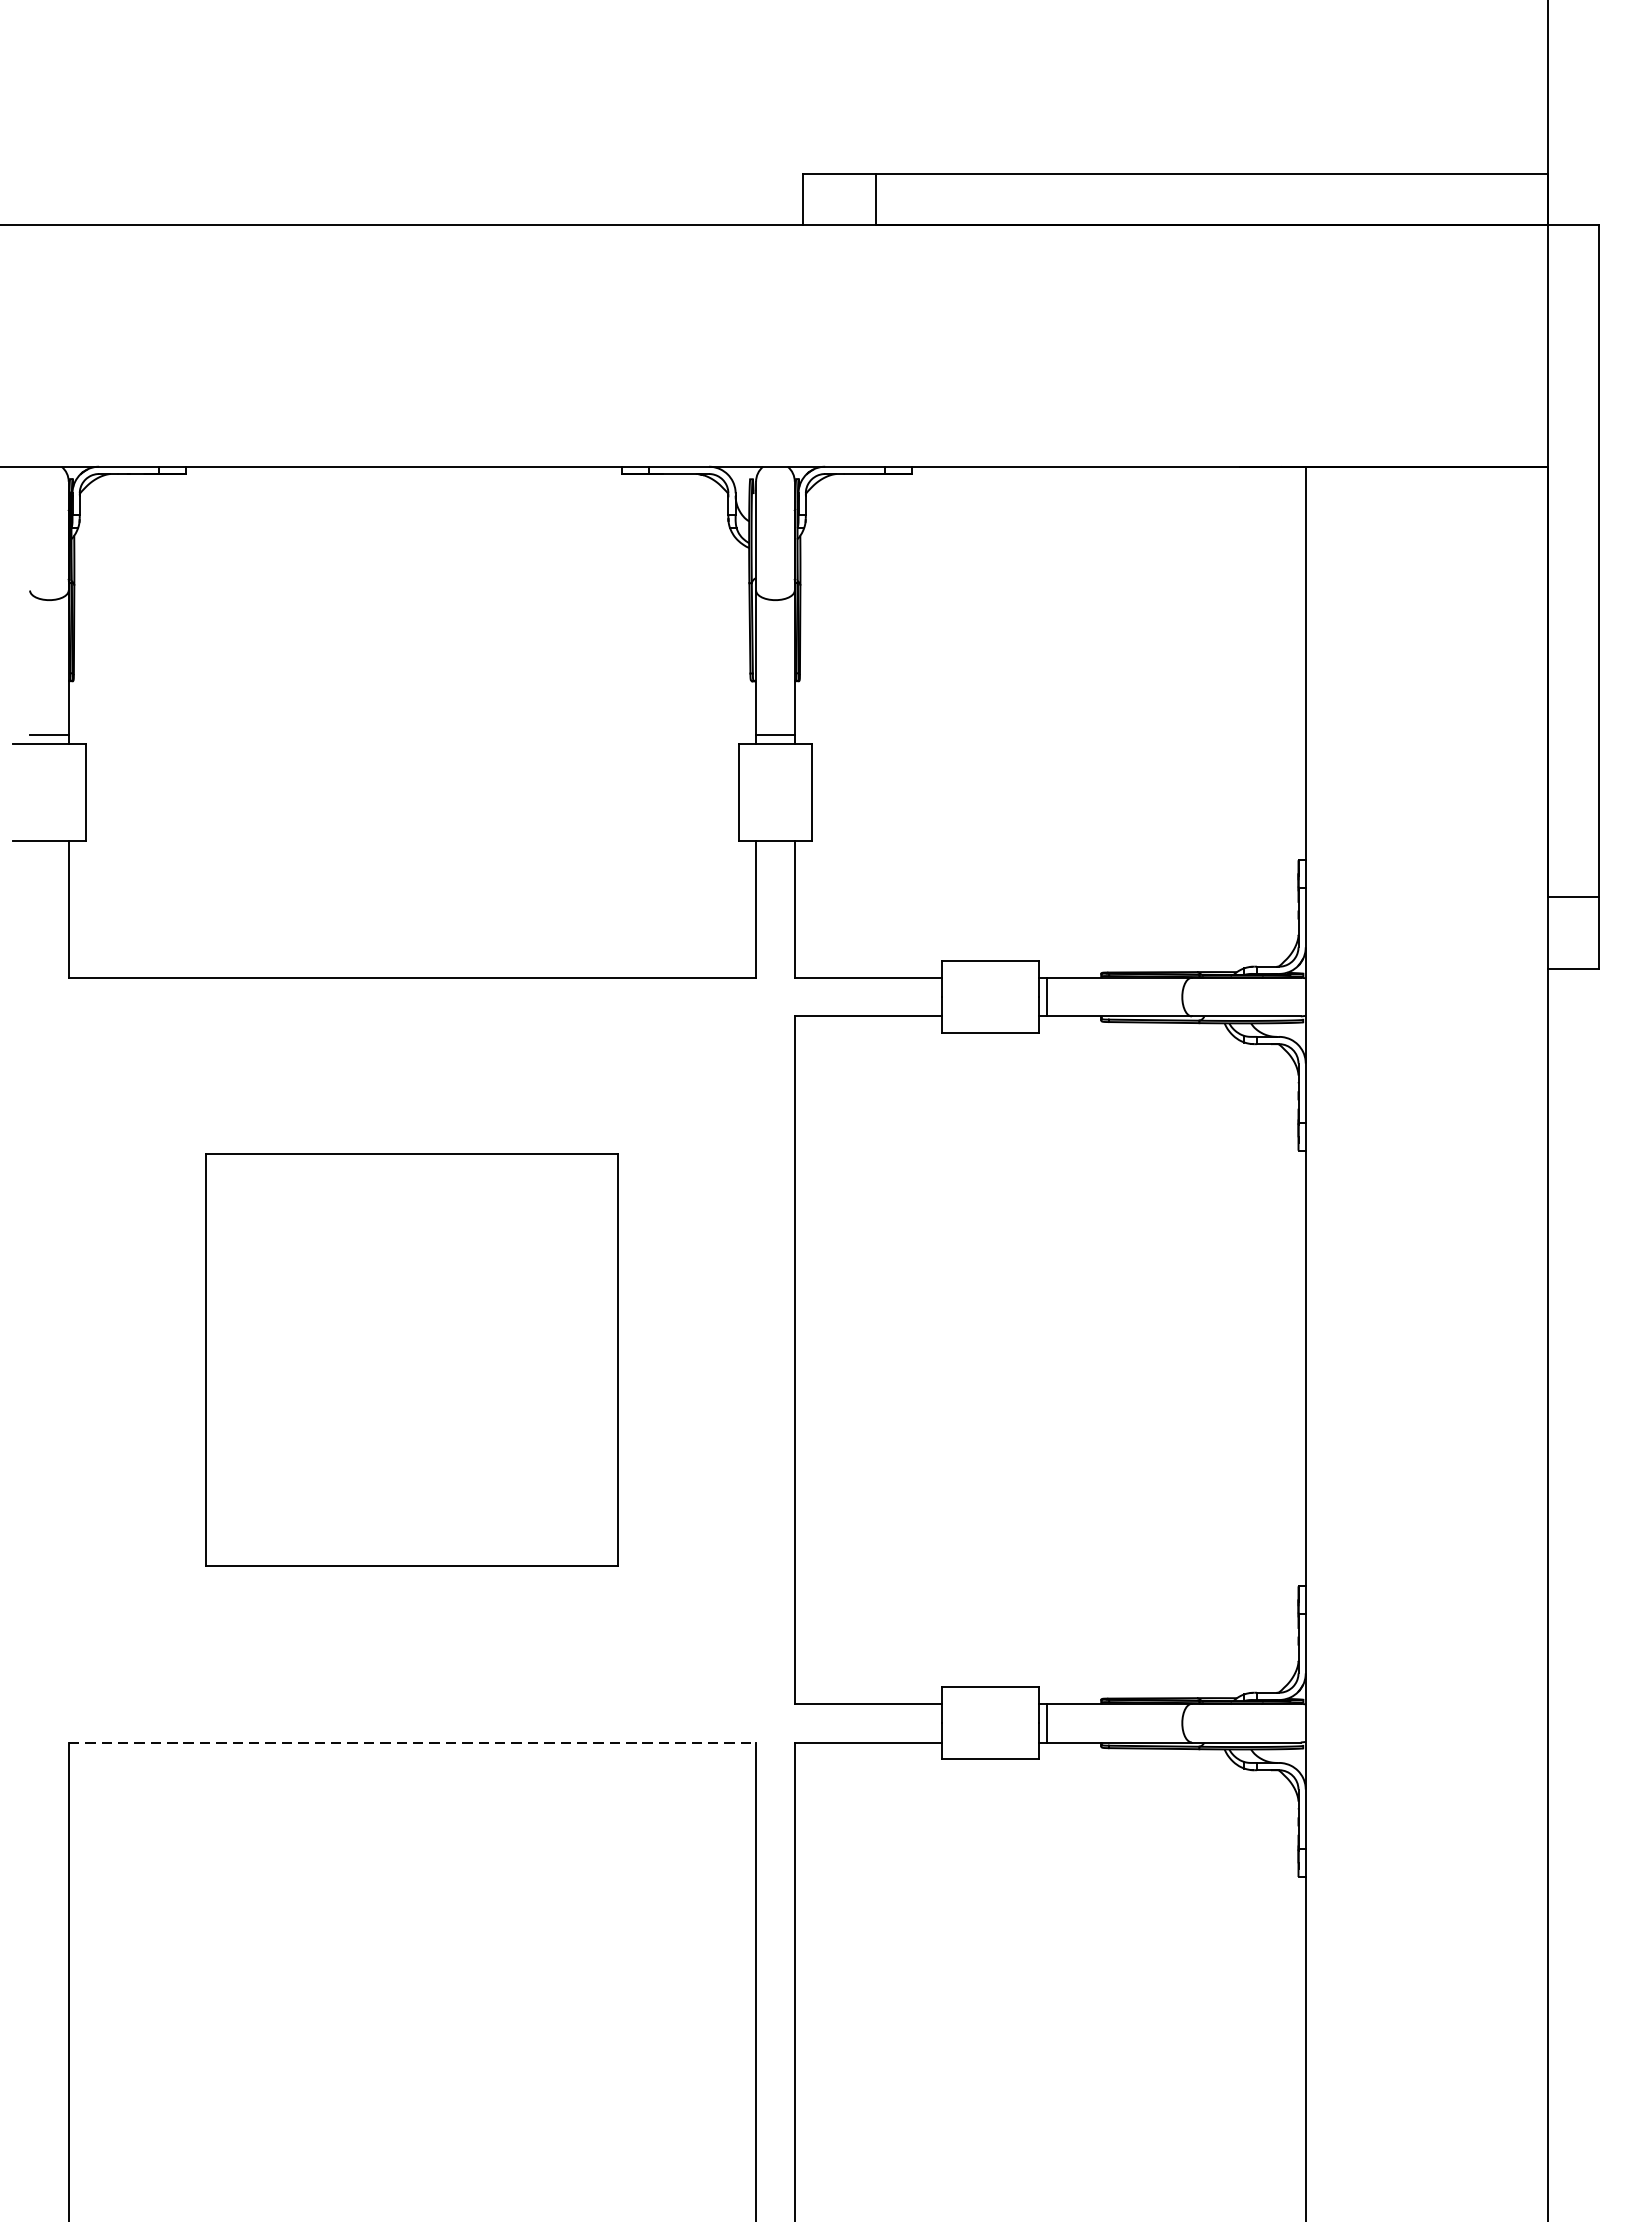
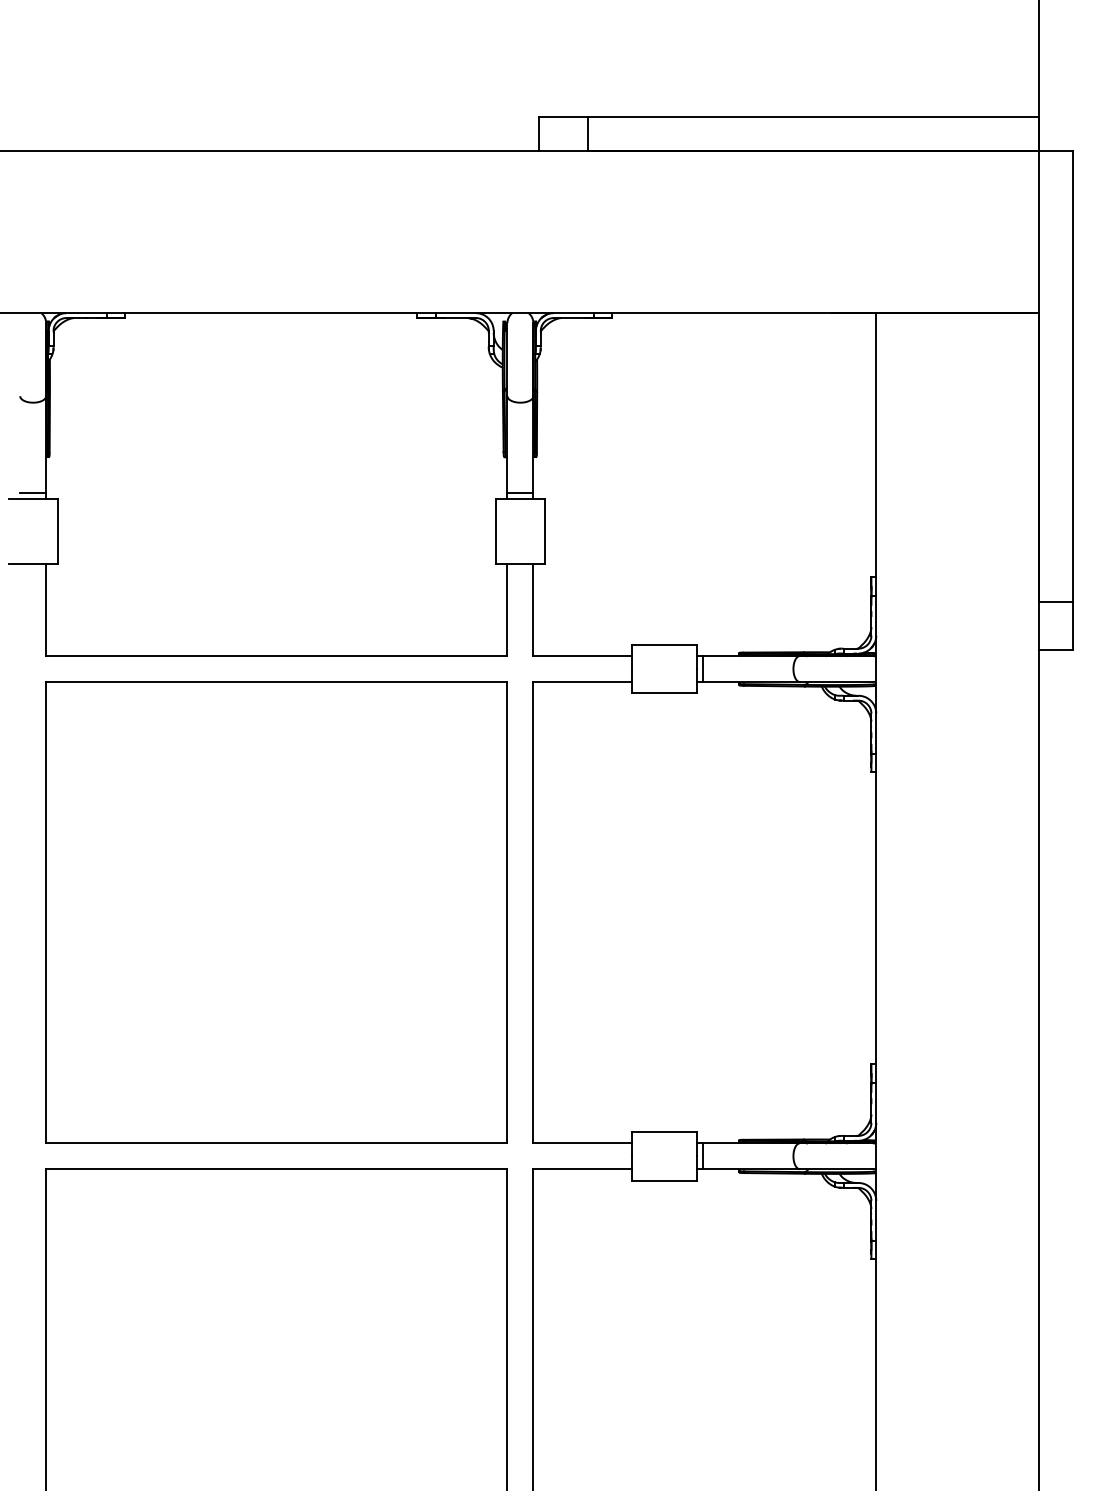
part: (411, 1359) -> (276, 912), size x1.67
line: (411, 1742) -> (276, 1169), dashed -> solid

